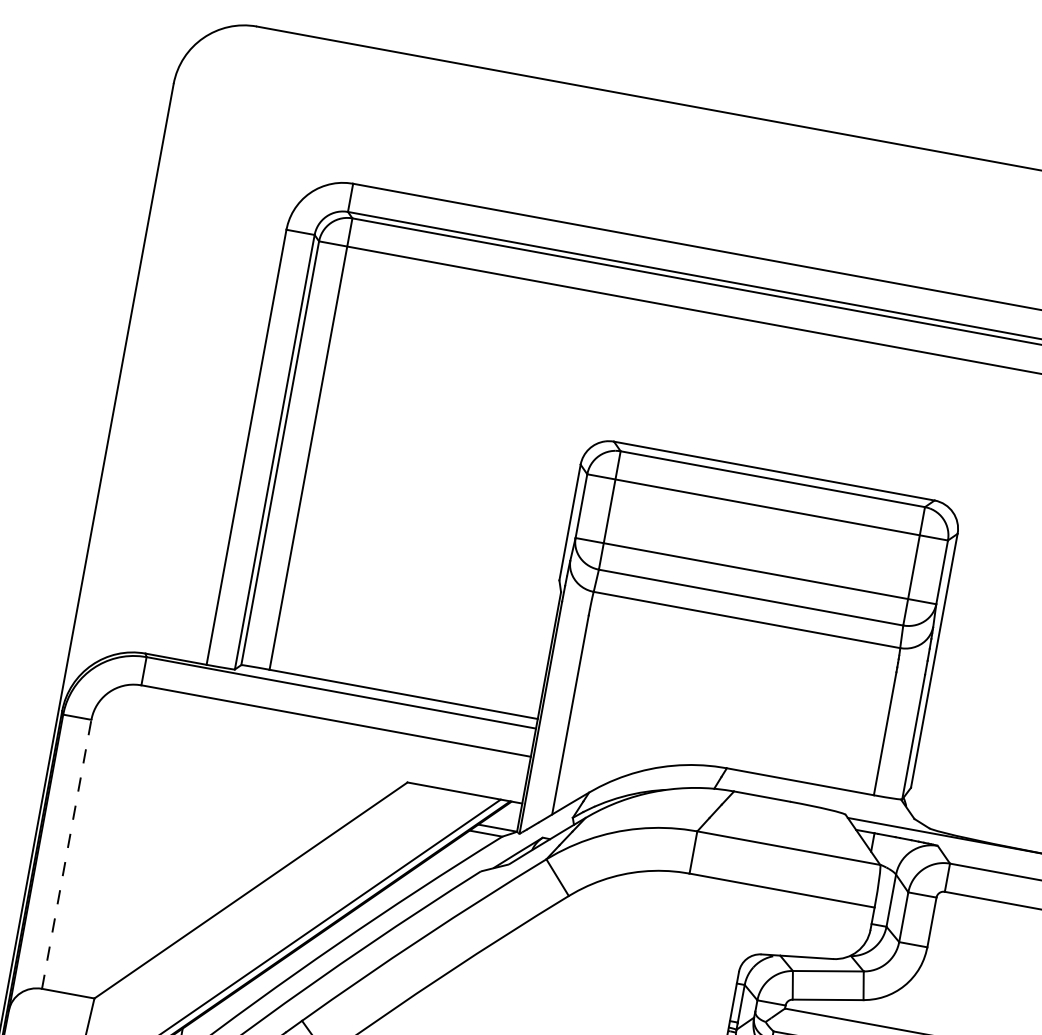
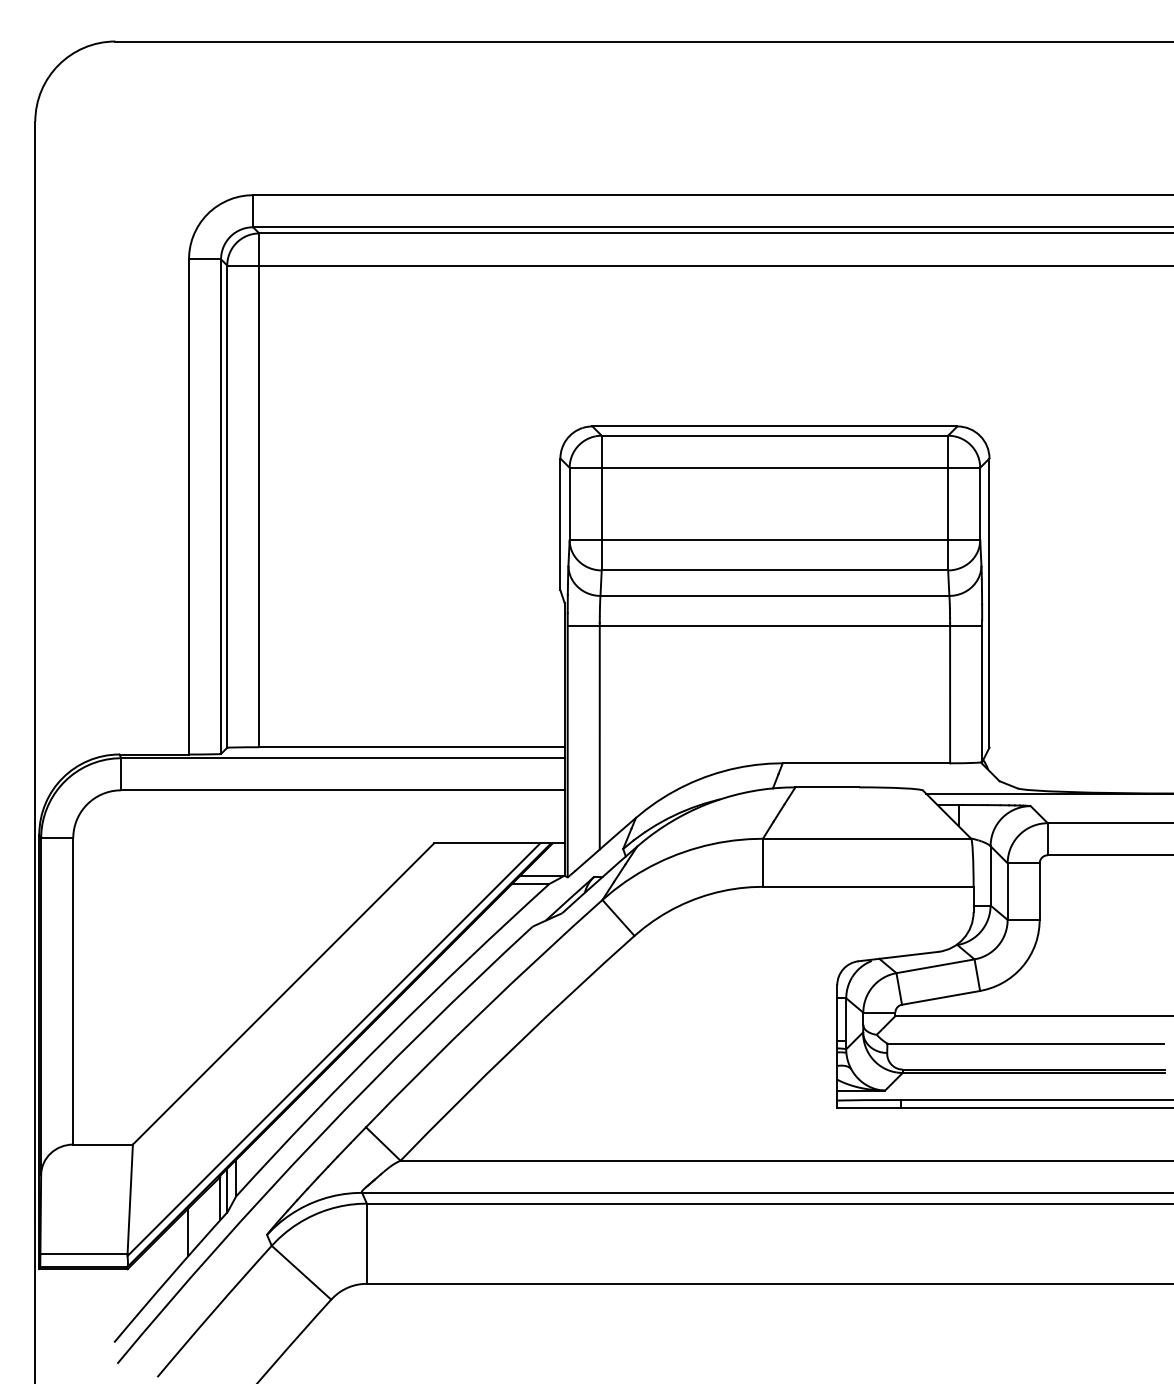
line: (741, 646) -> (774, 626), added
line: (67, 853) -> (73, 990), dashed -> solid

